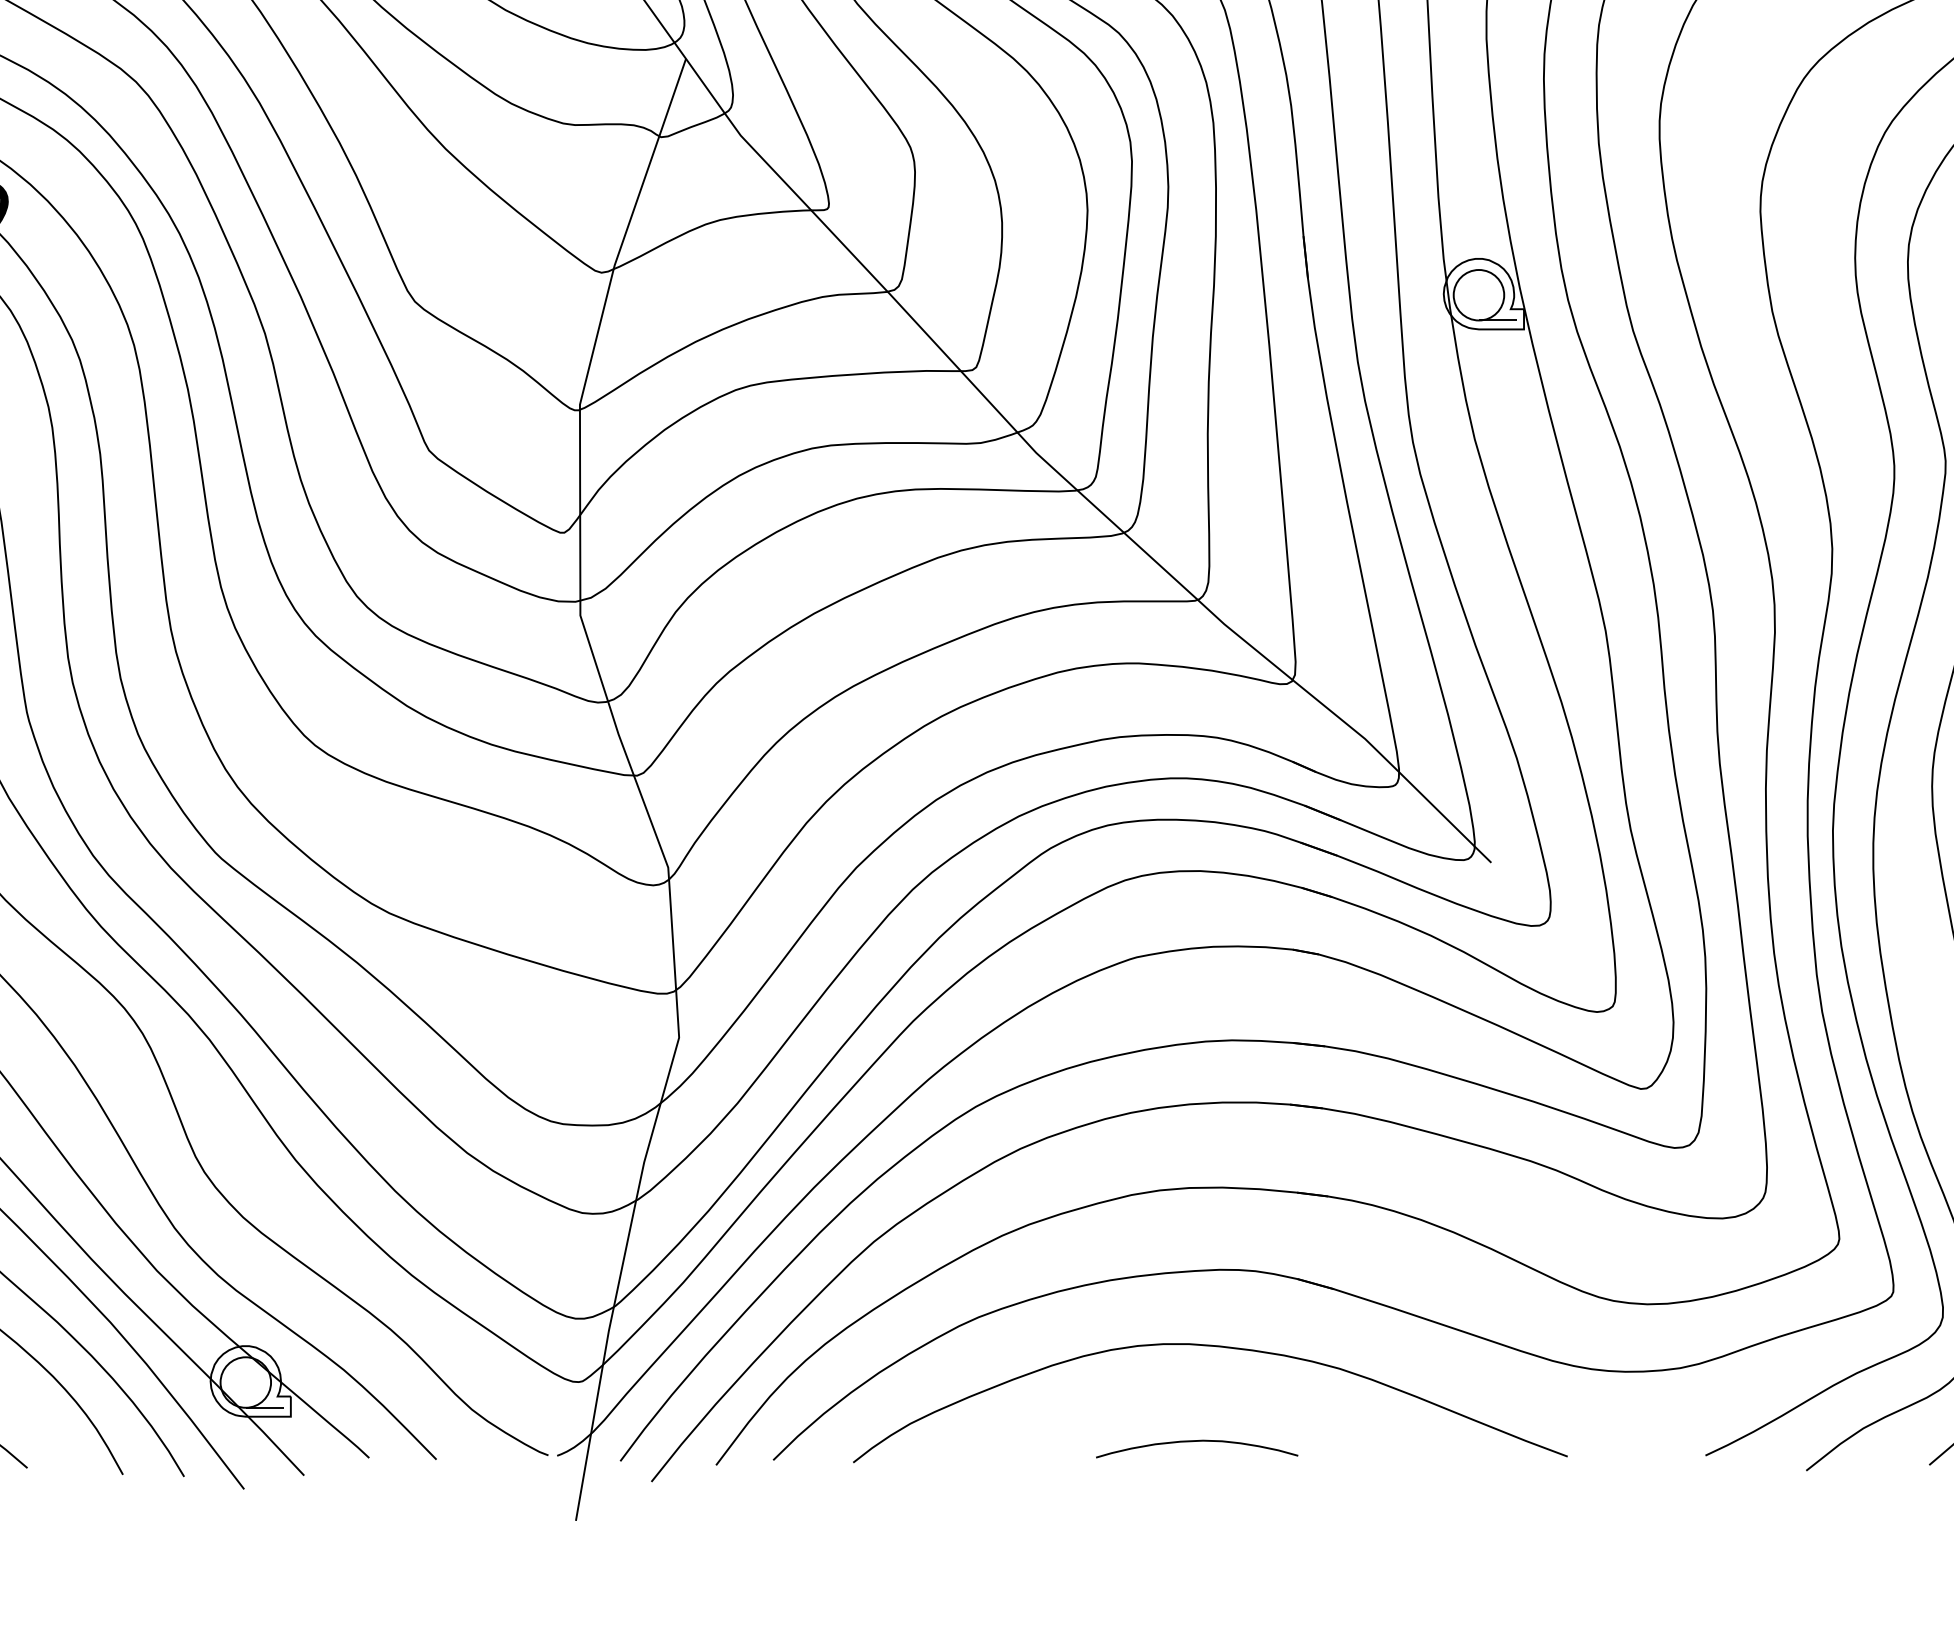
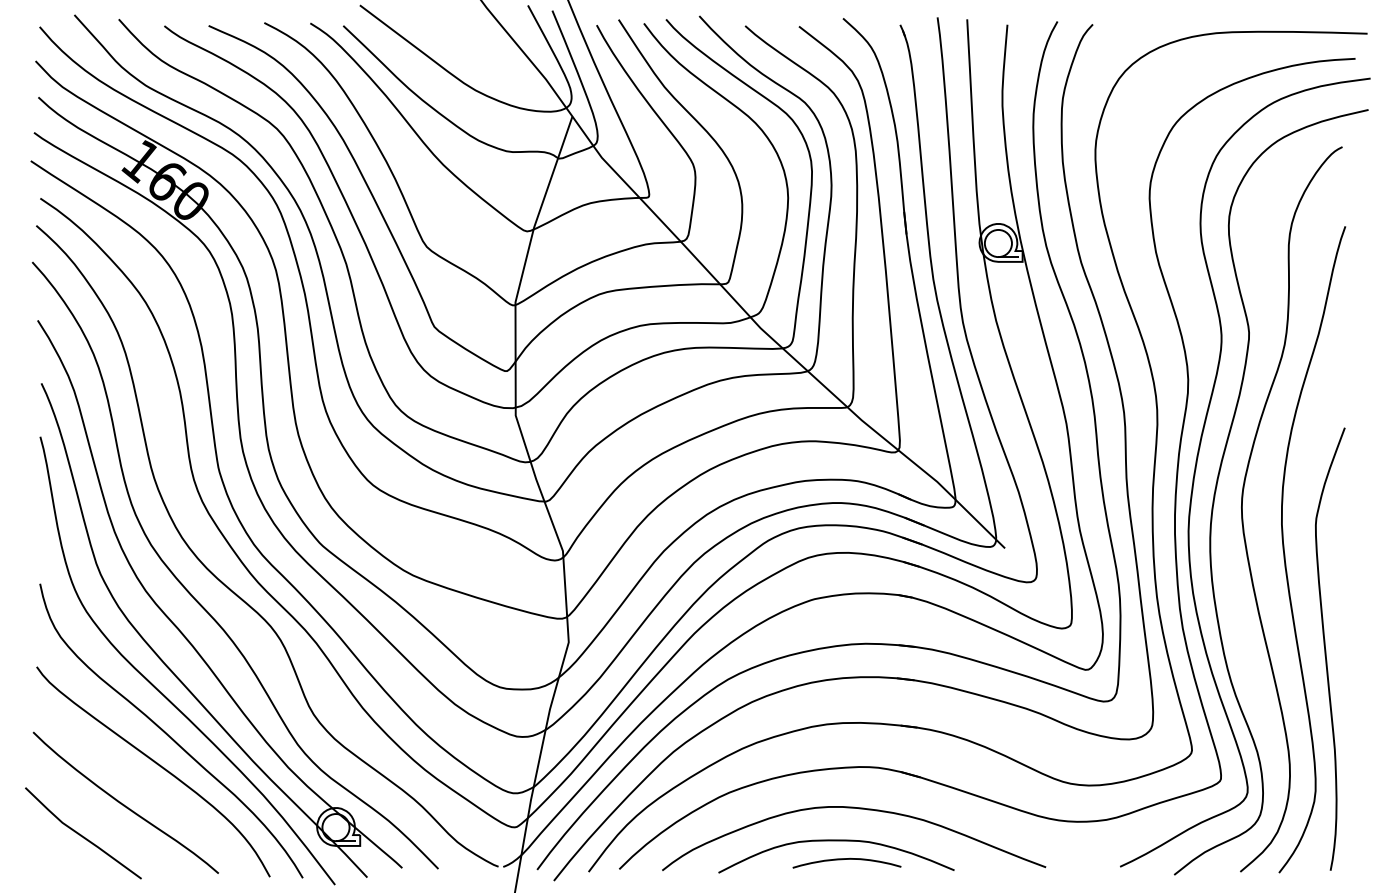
curve: (1177, 1408) -> (836, 841), added

